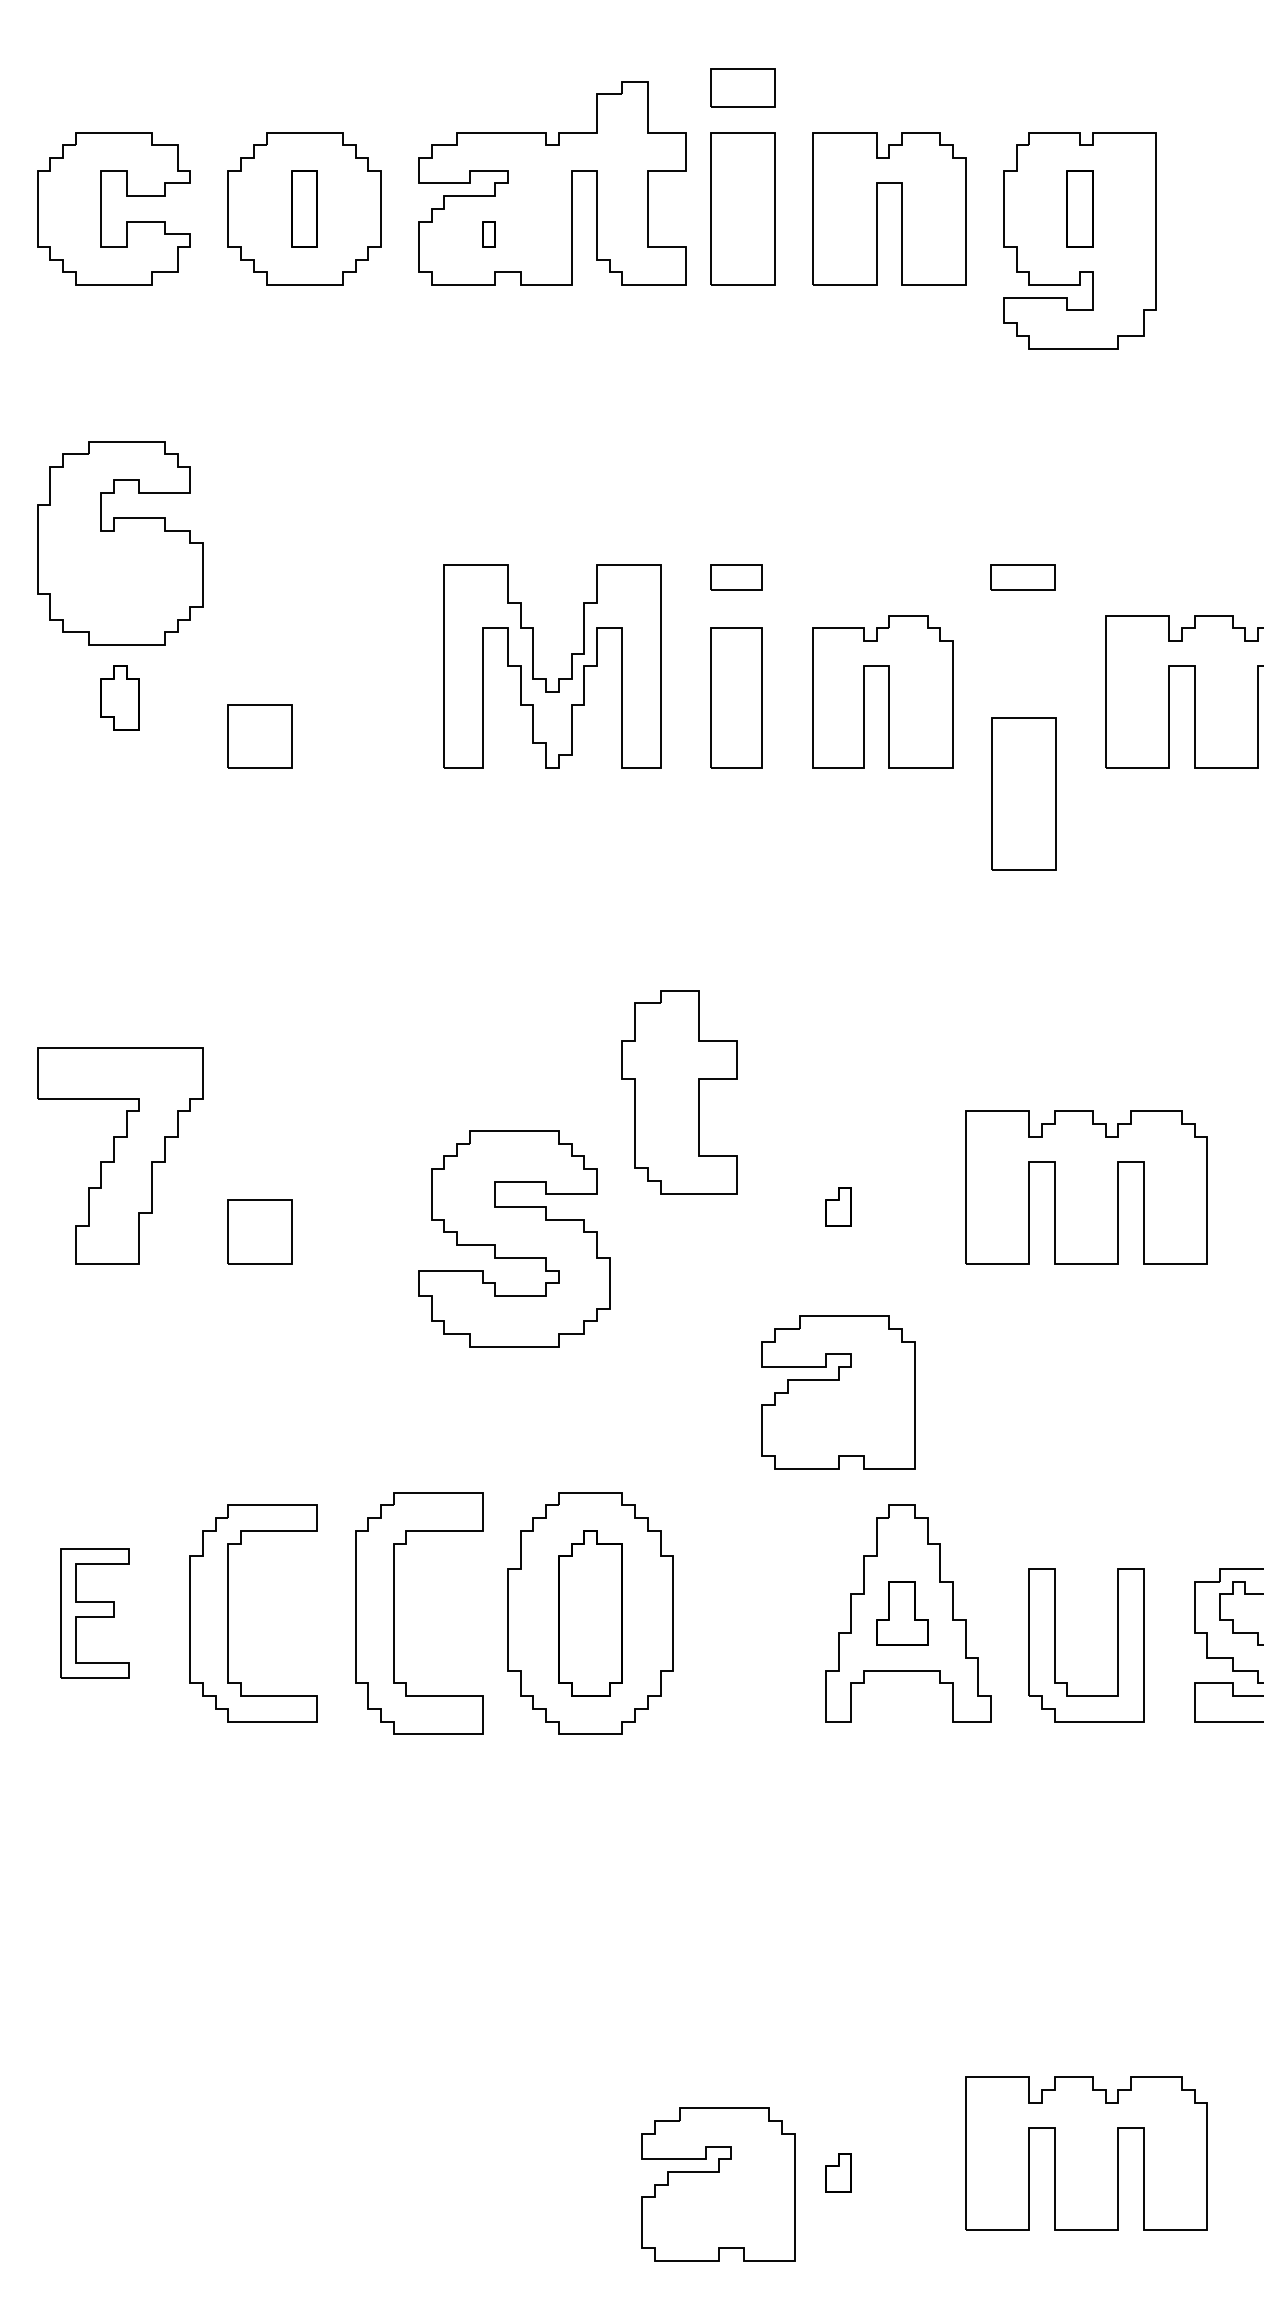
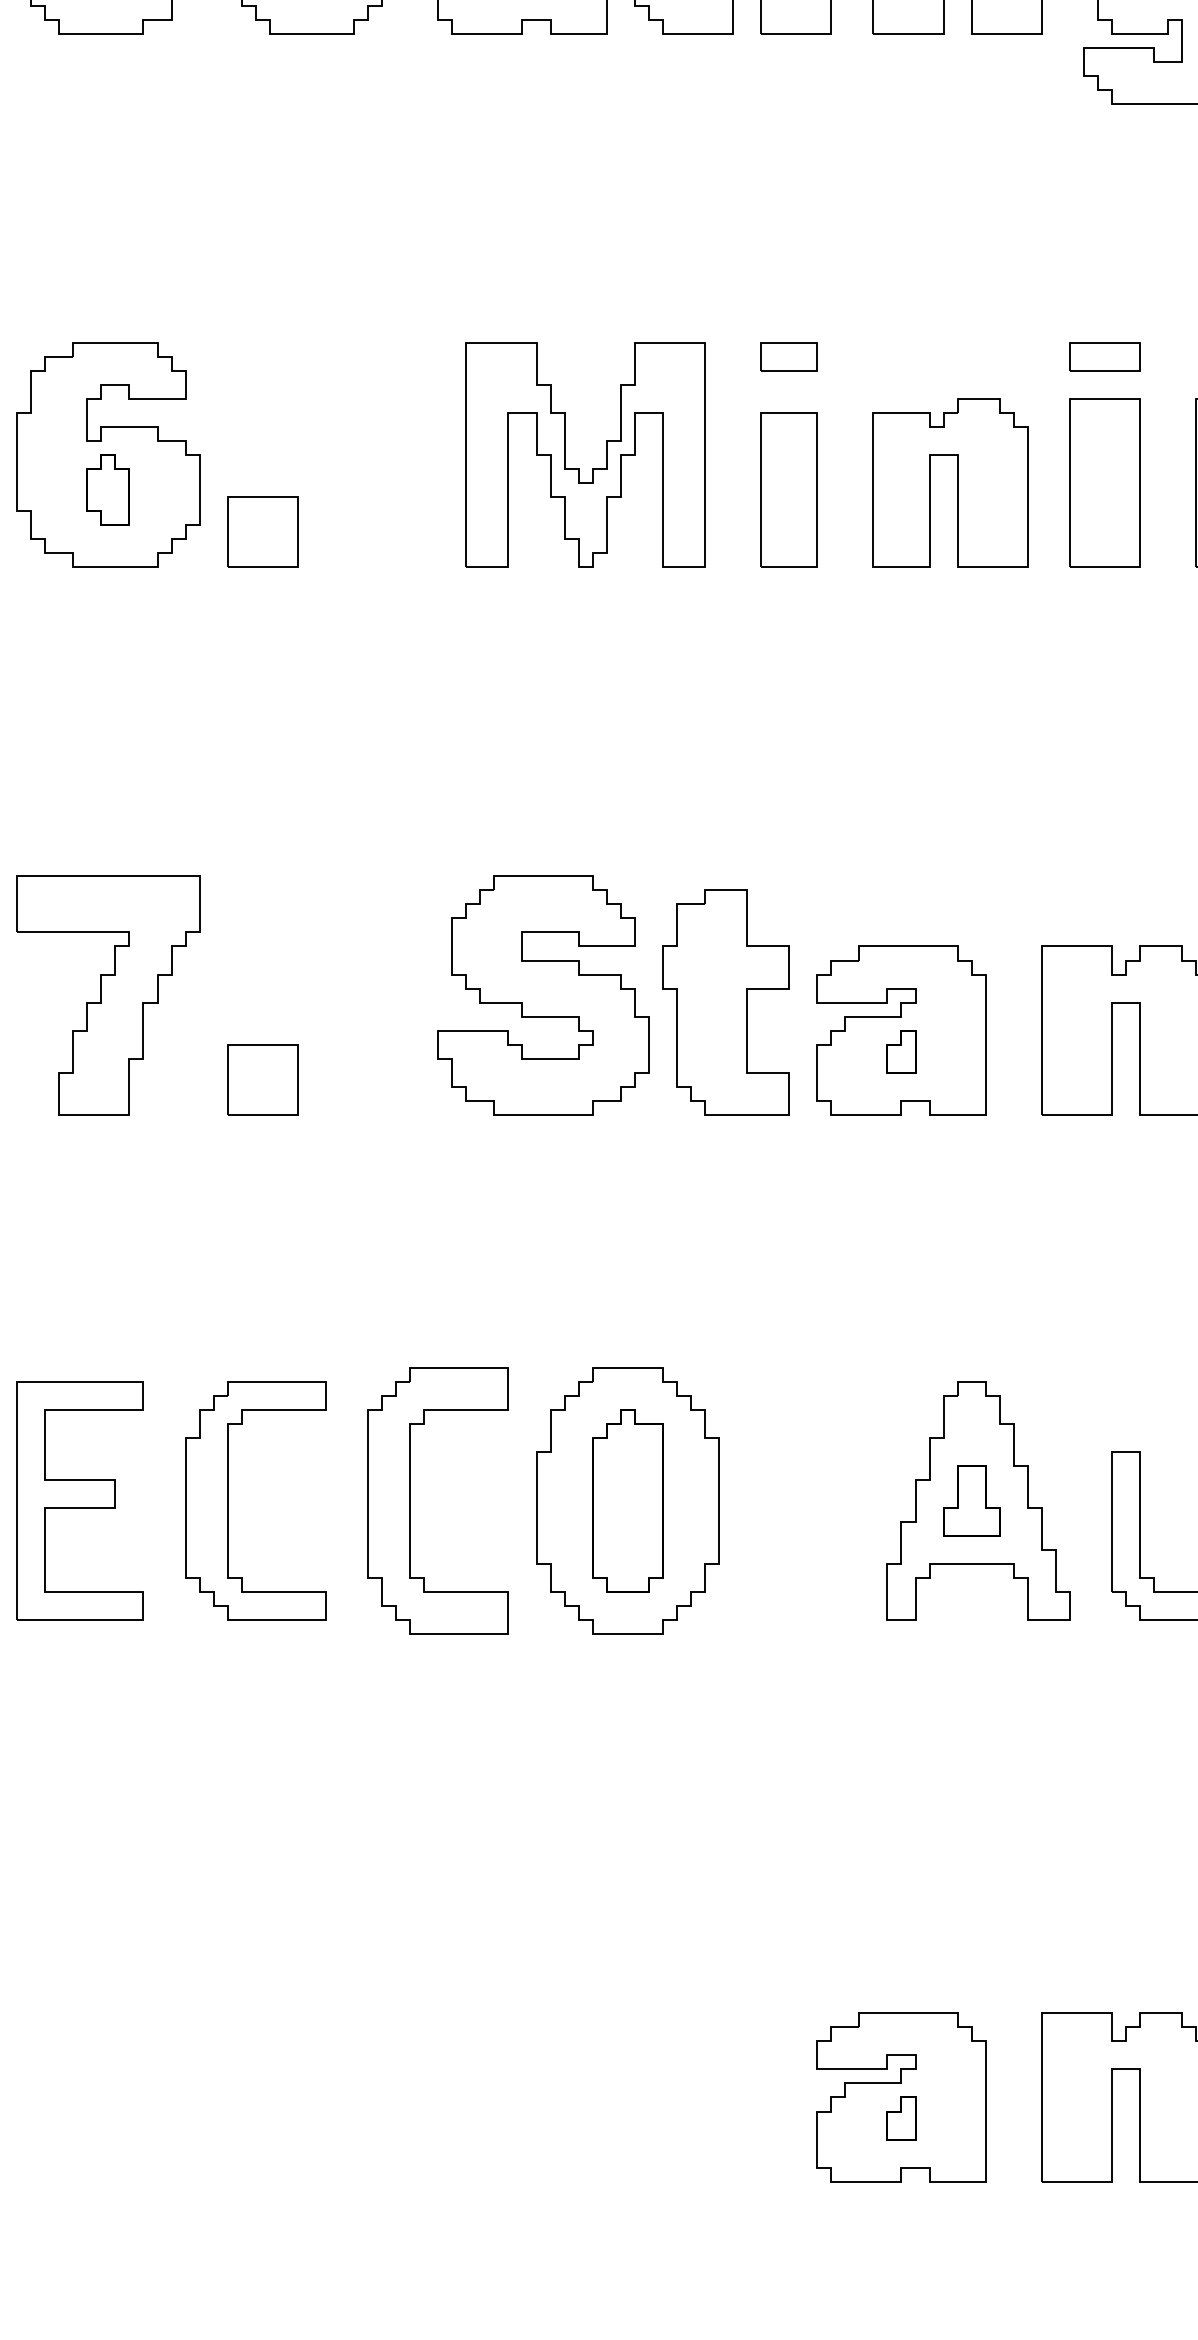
part: (120, 543) -> (108, 455), moved
part: (1023, 793) -> (1104, 482), moved
part: (679, 1092) -> (725, 1002), moved
part: (514, 1238) -> (543, 995), moved
part: (838, 1392) -> (901, 1030), moved
part: (94, 1613) -> (79, 1500), size x1.67
part: (718, 2184) -> (901, 2097), moved

